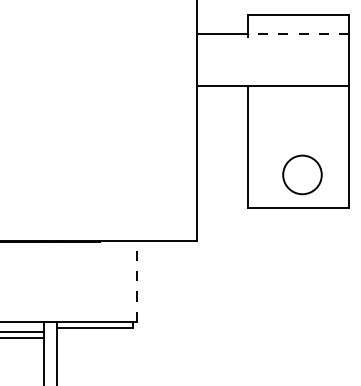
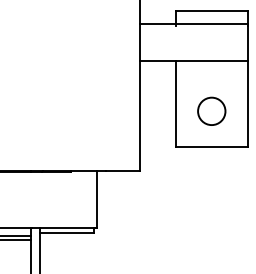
line: (298, 34) -> (211, 24), dashed -> solid
circle: (302, 174) -> (211, 111), moved
line: (137, 280) -> (97, 199), dashed -> solid

